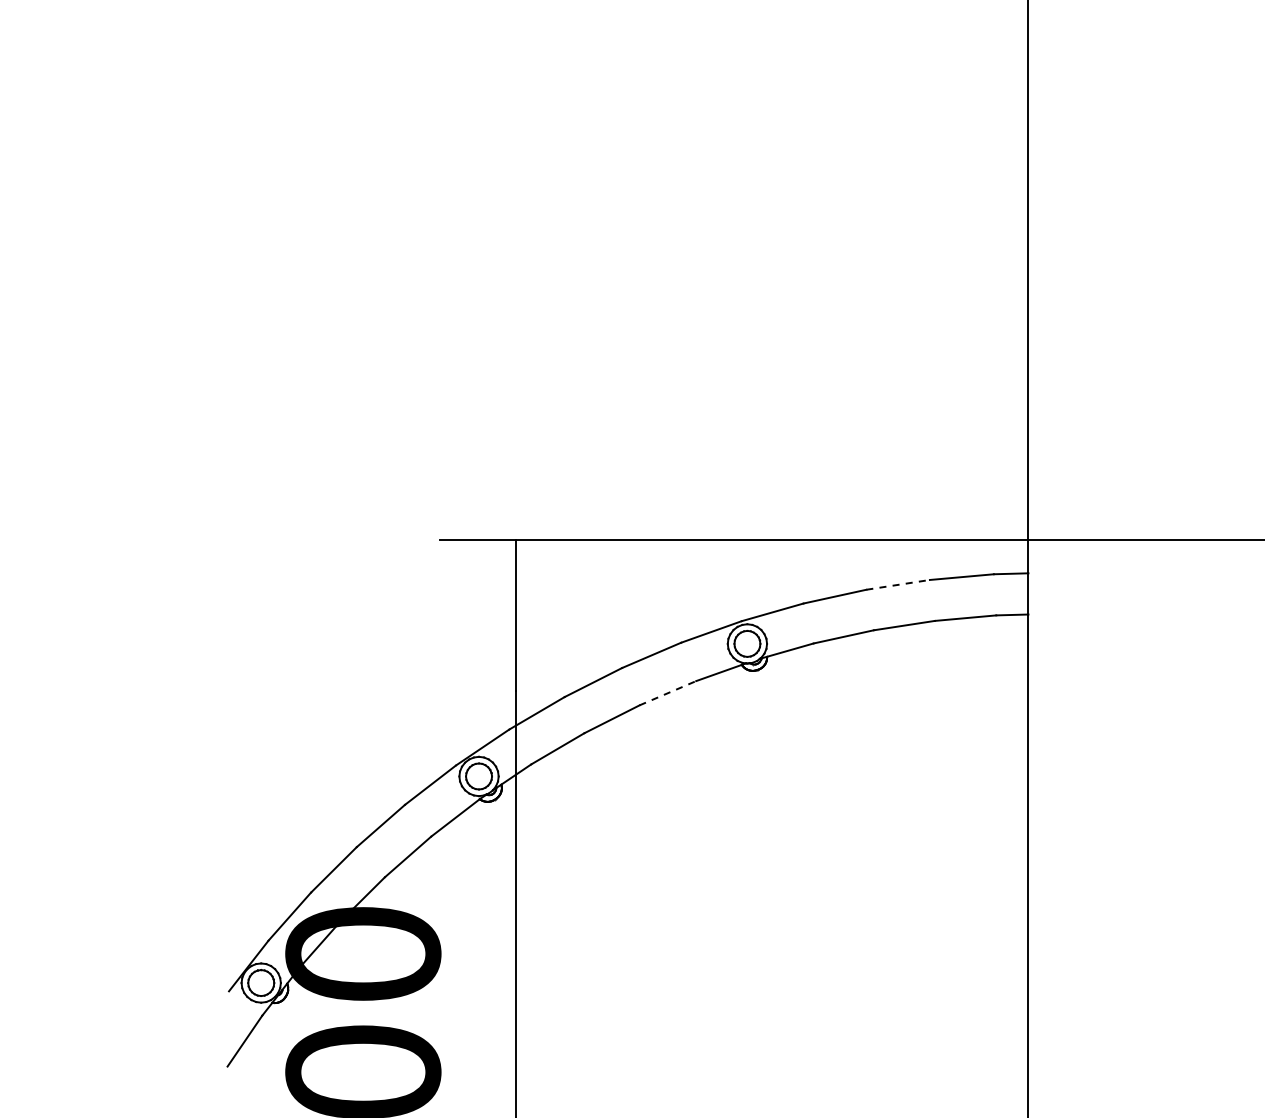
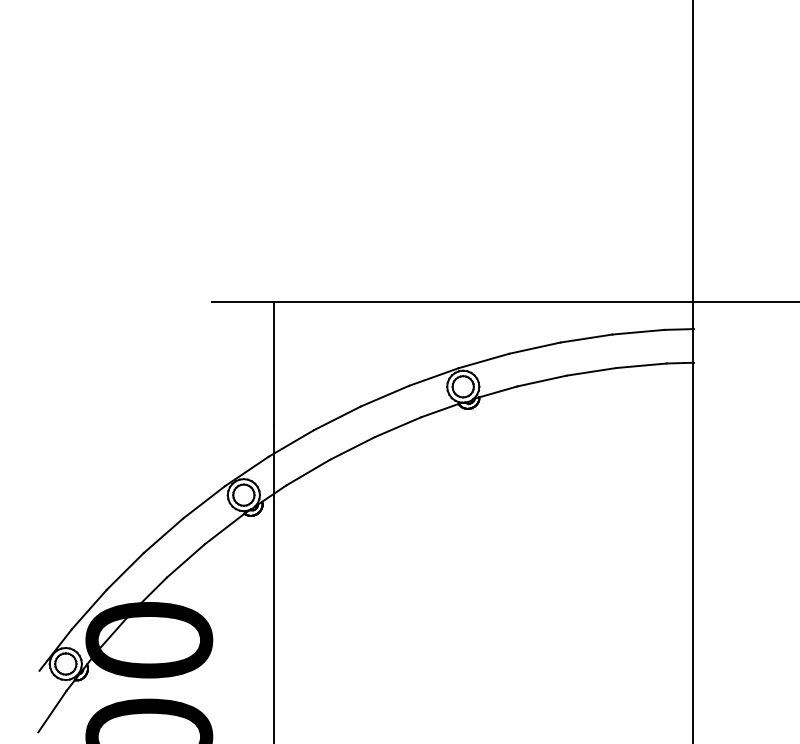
line: (898, 584) -> (586, 338), dashed -> solid
line: (667, 693) -> (397, 427), dashed -> solid

